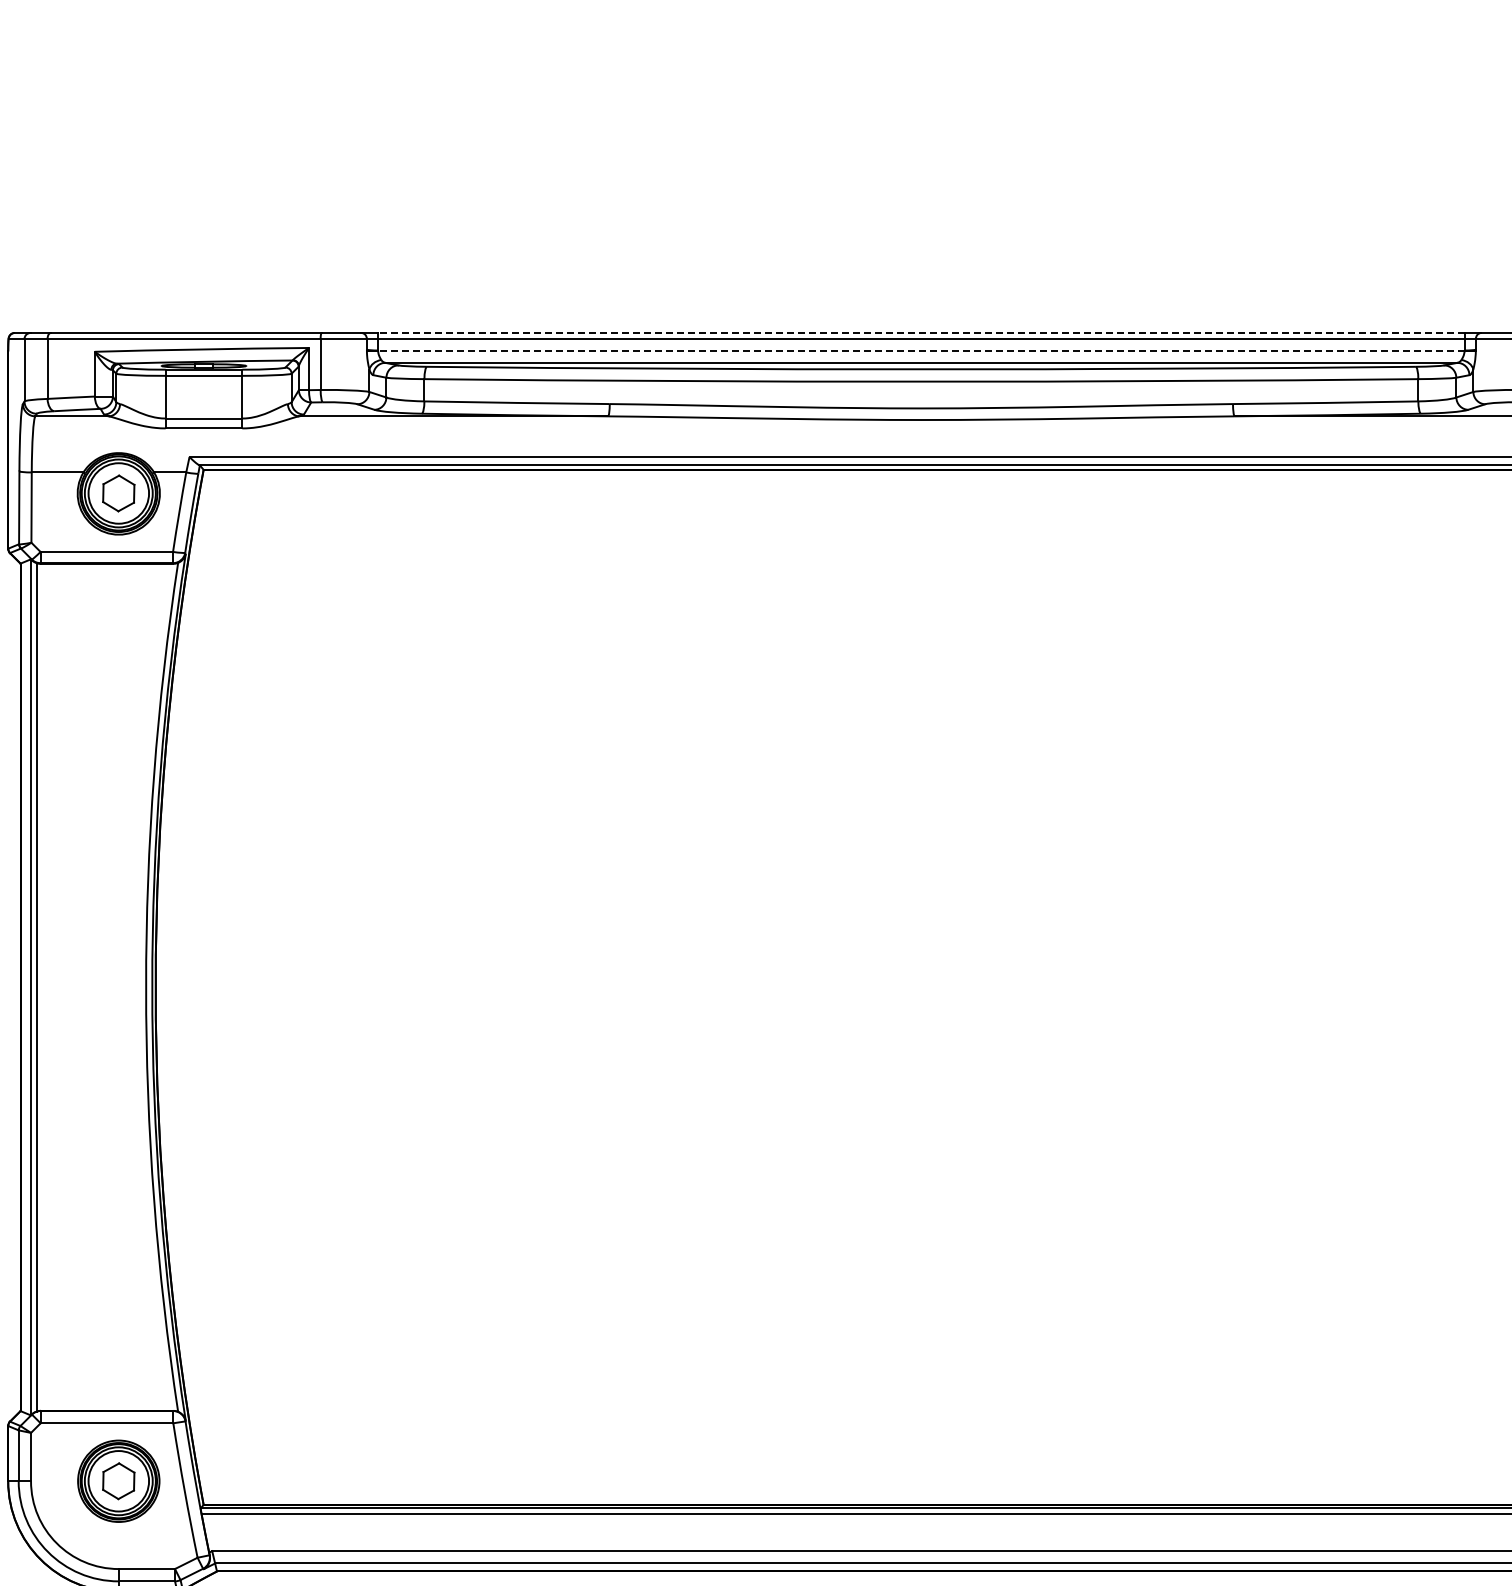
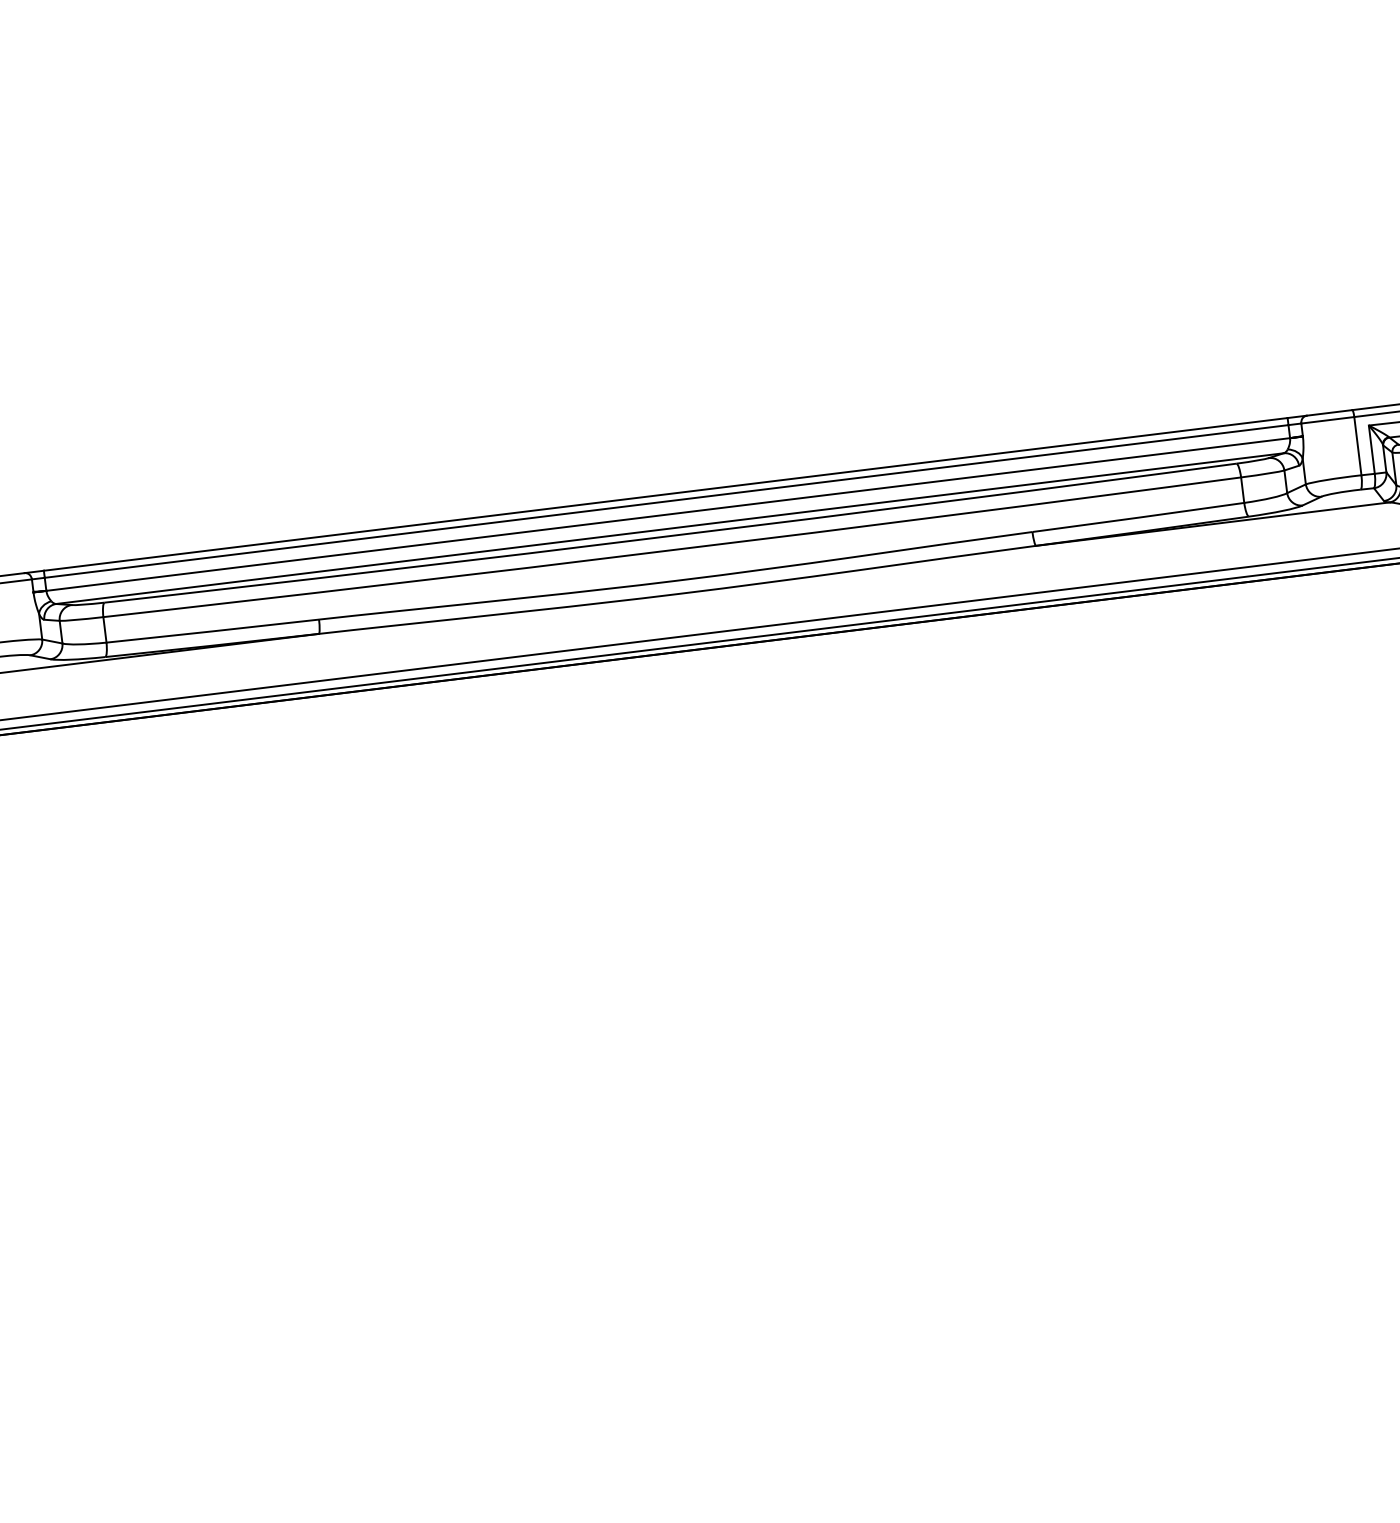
line: (920, 332) -> (664, 494), dashed -> solid
line: (920, 350) -> (667, 514), dashed -> solid

